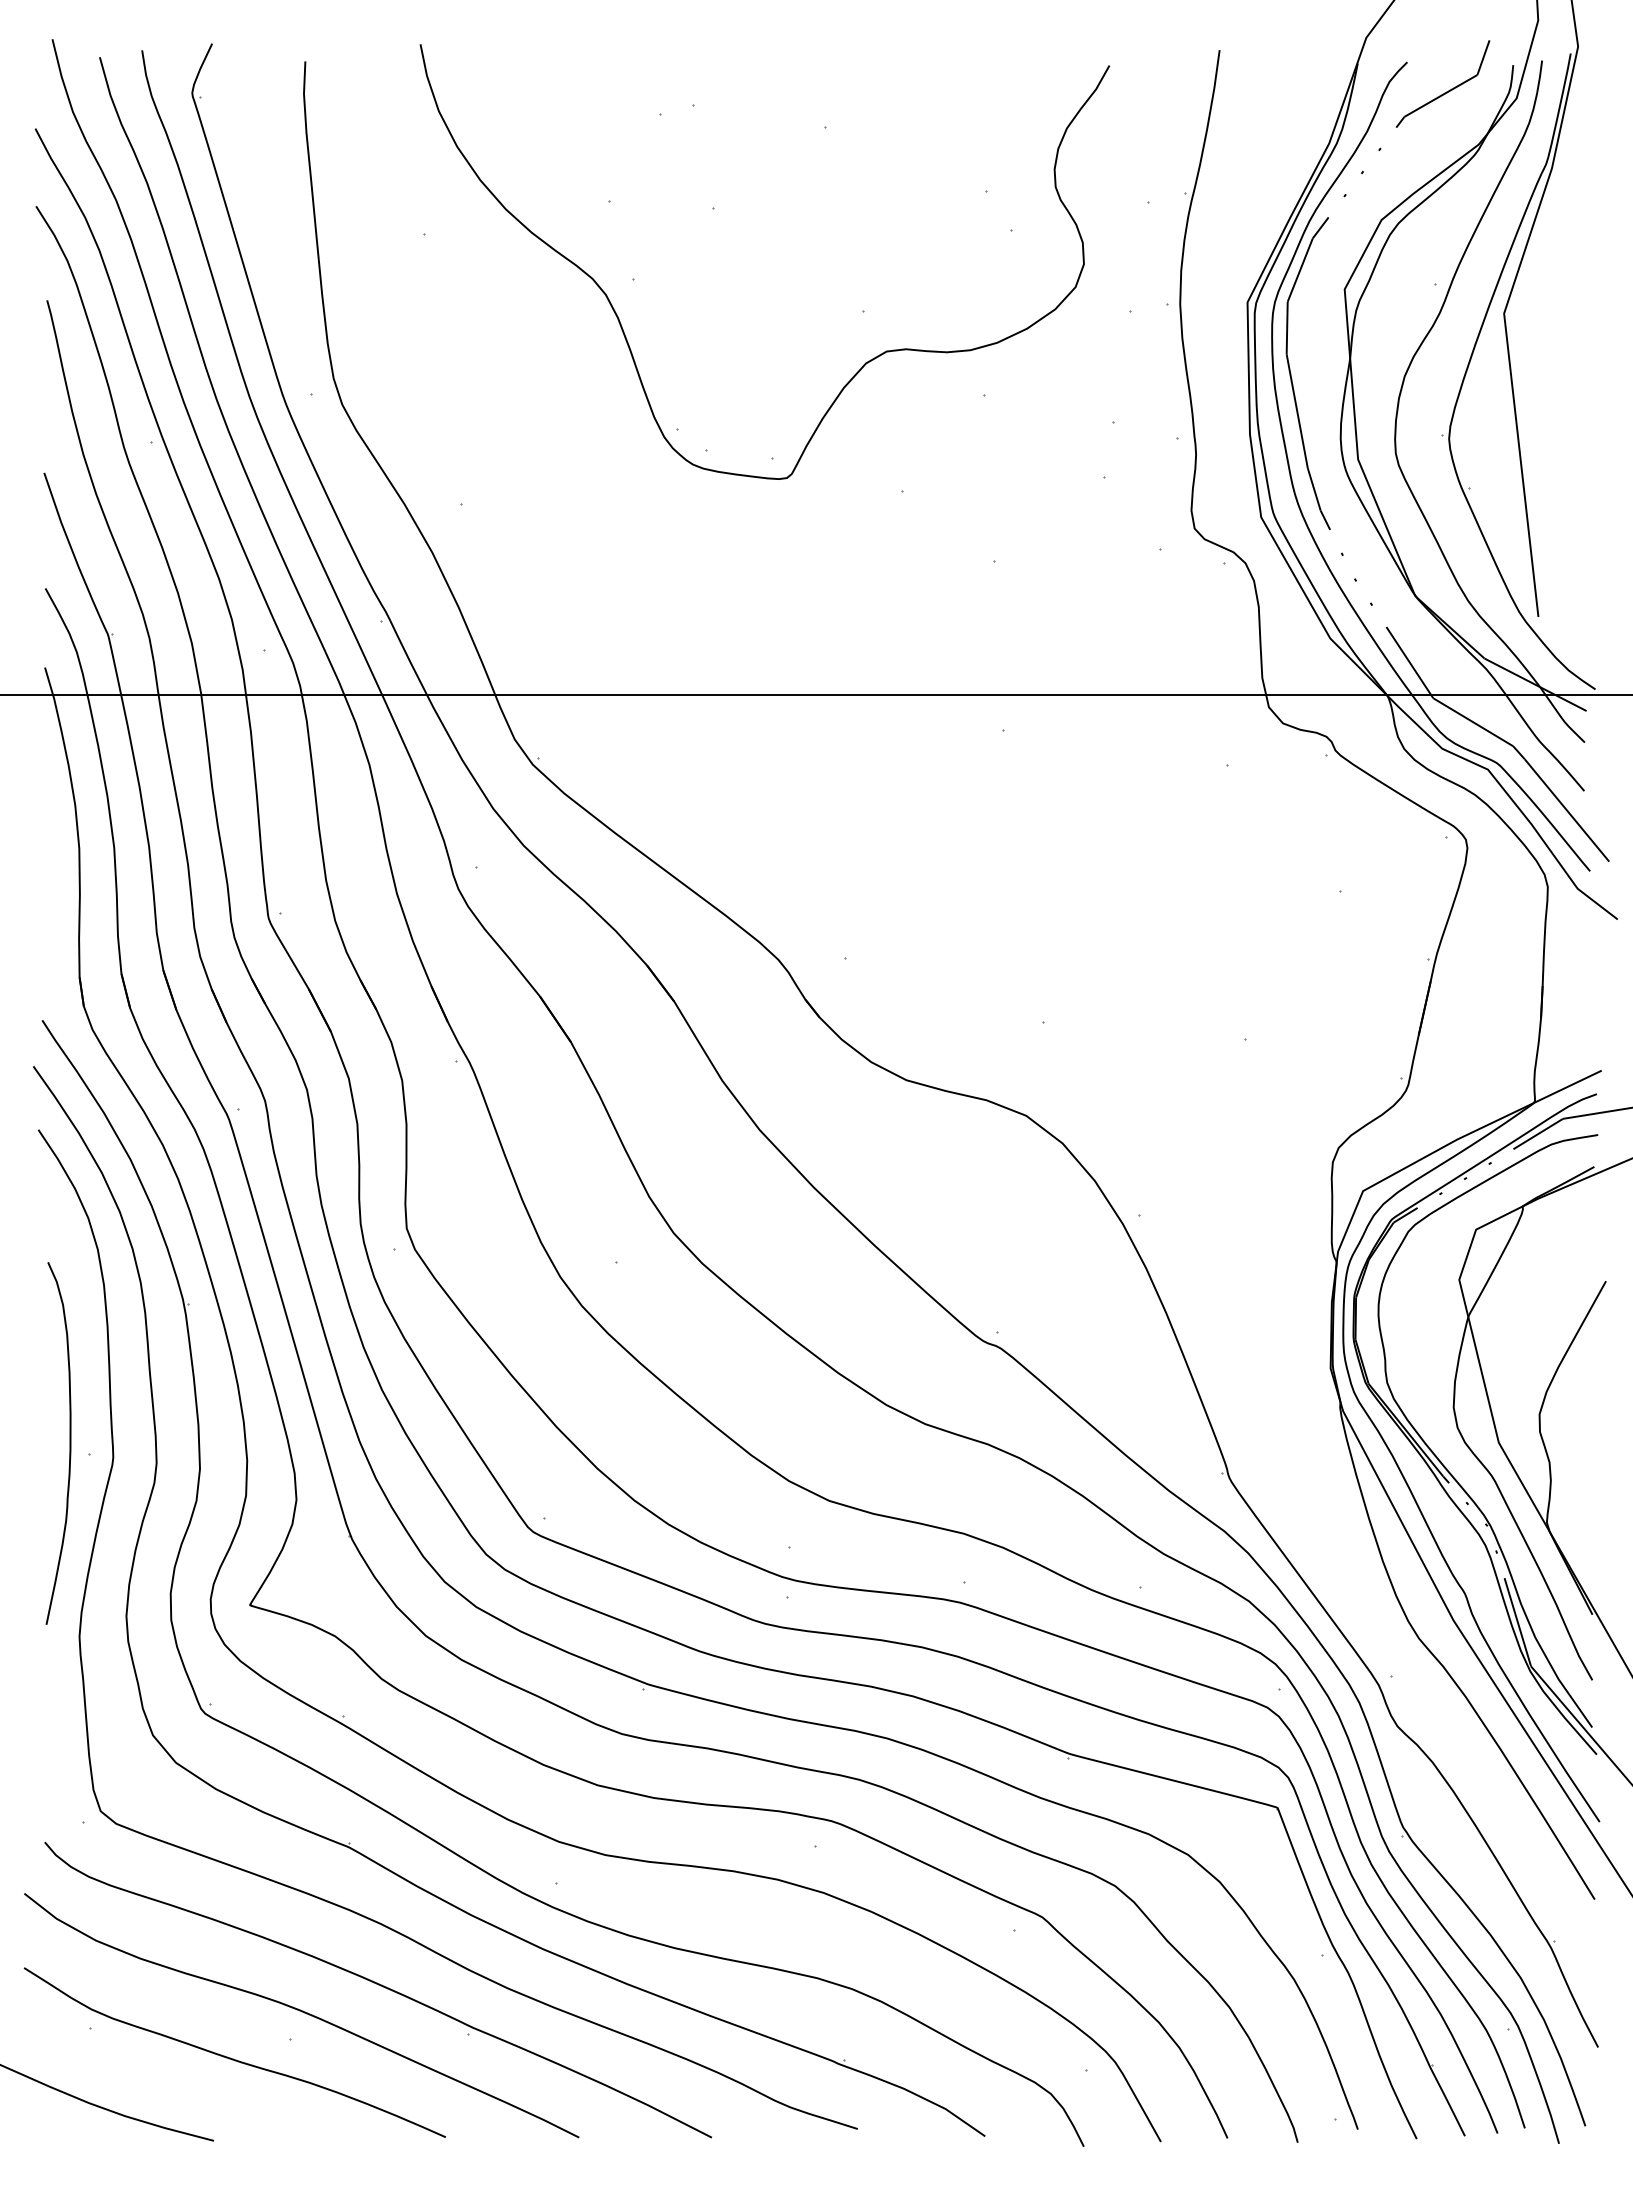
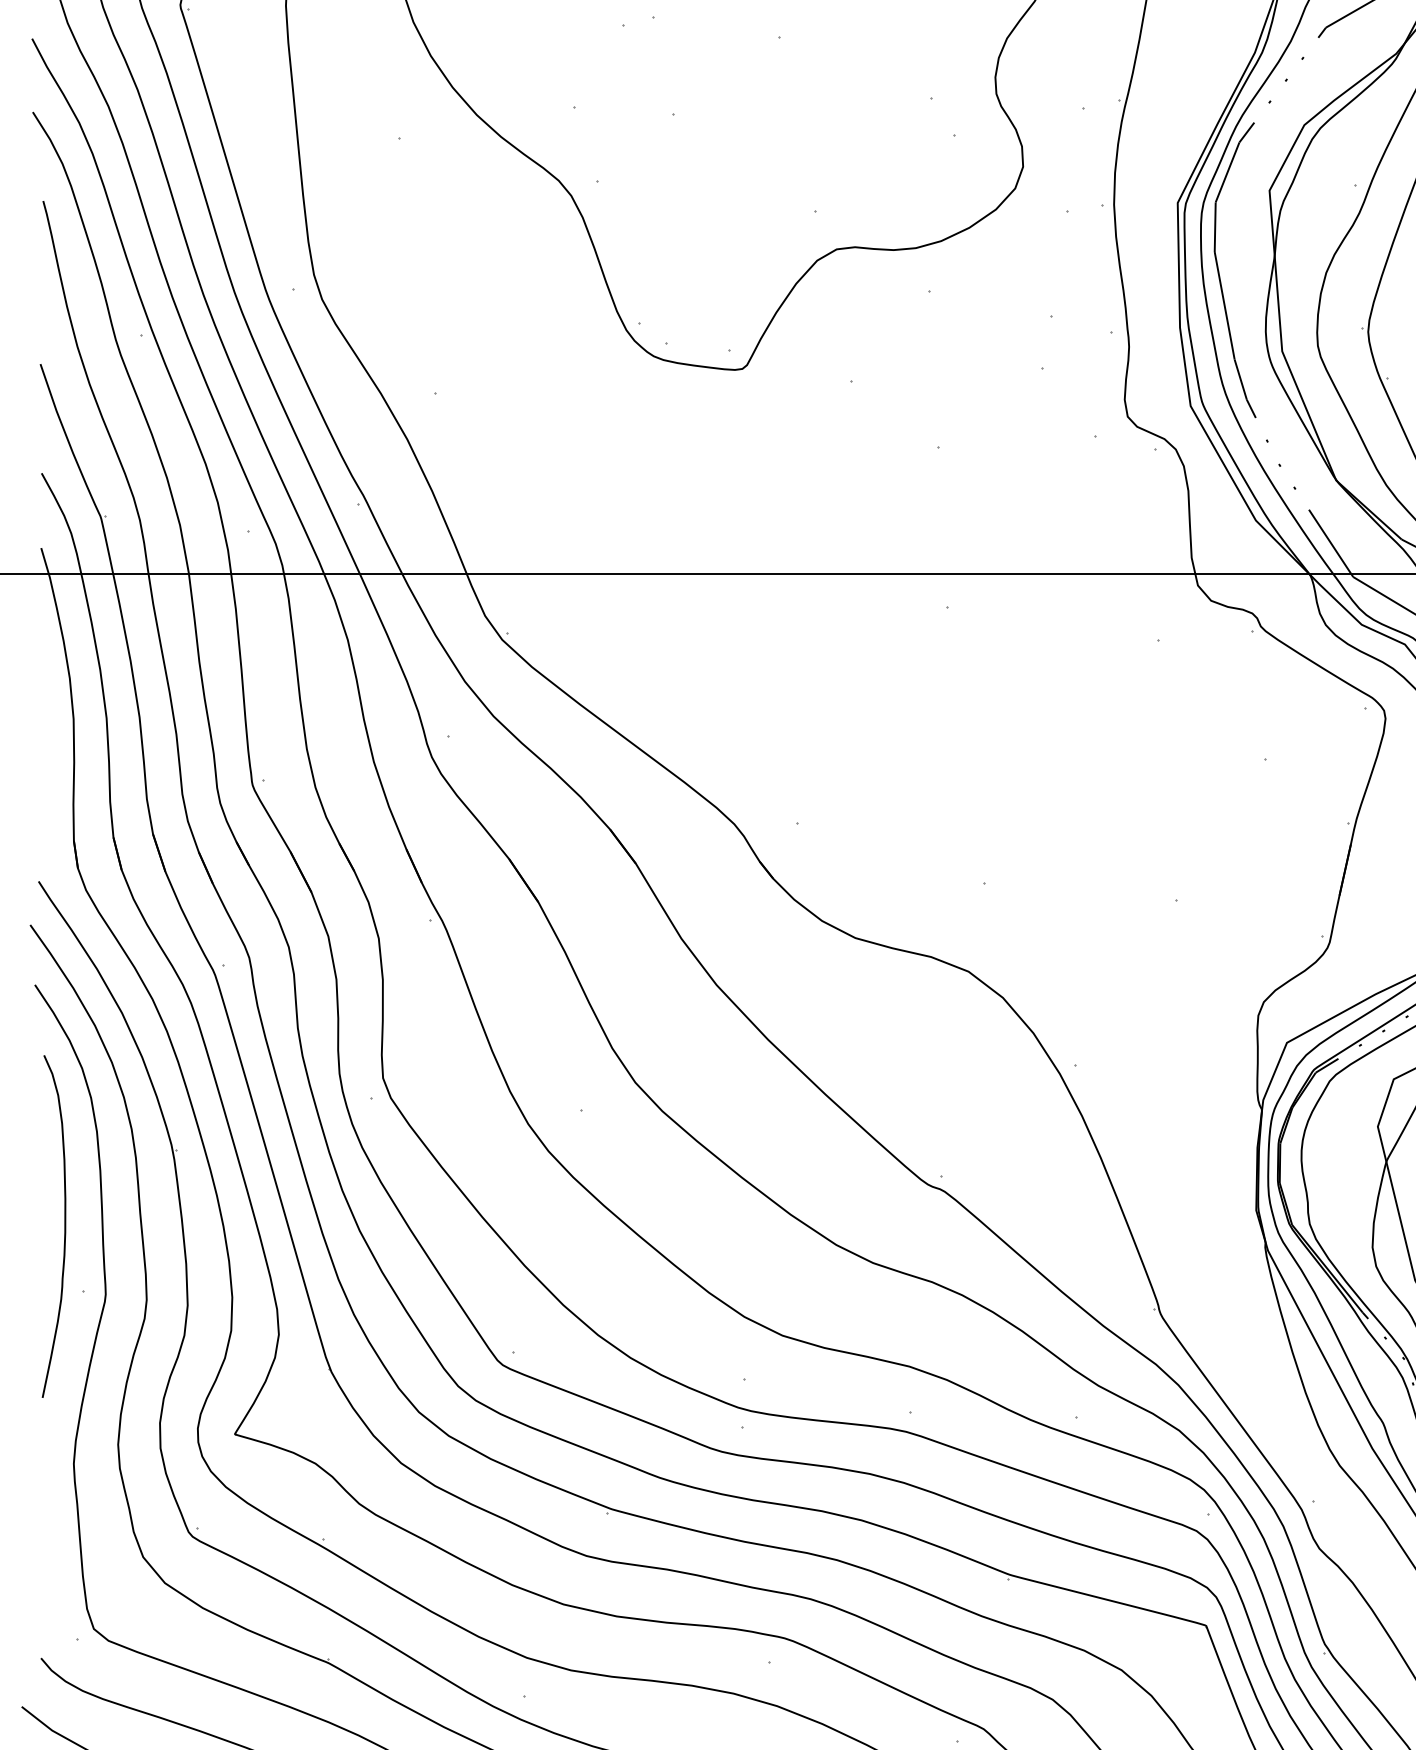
curve: (69, 1443) -> (64, 1226), moved

